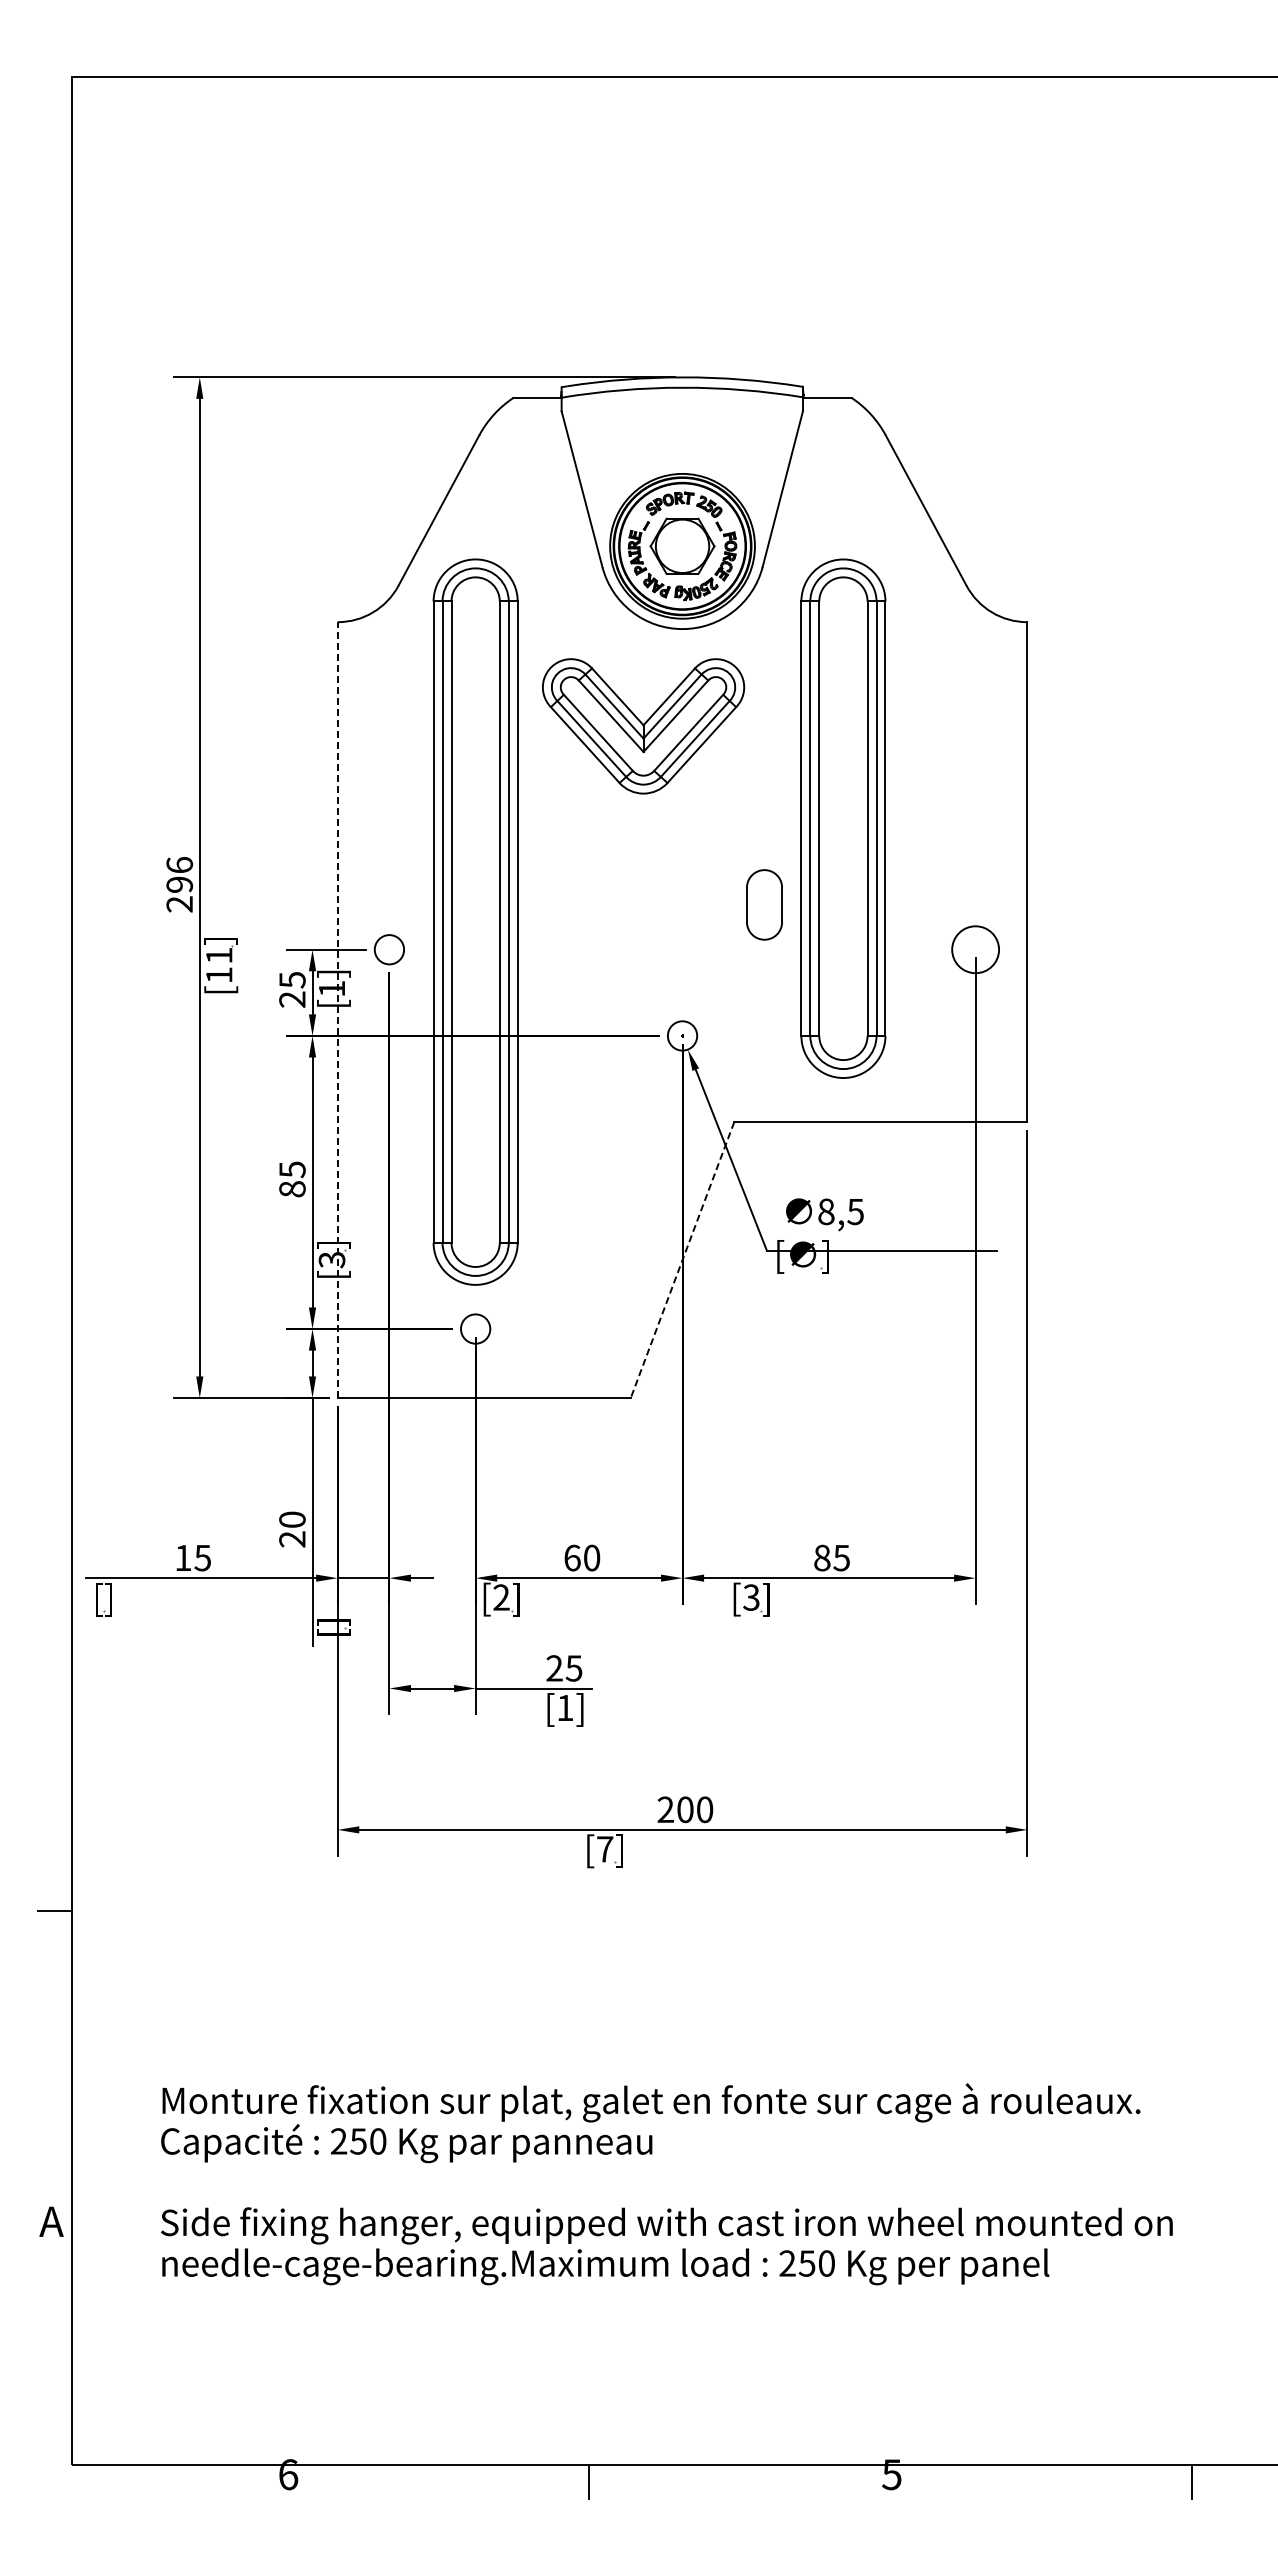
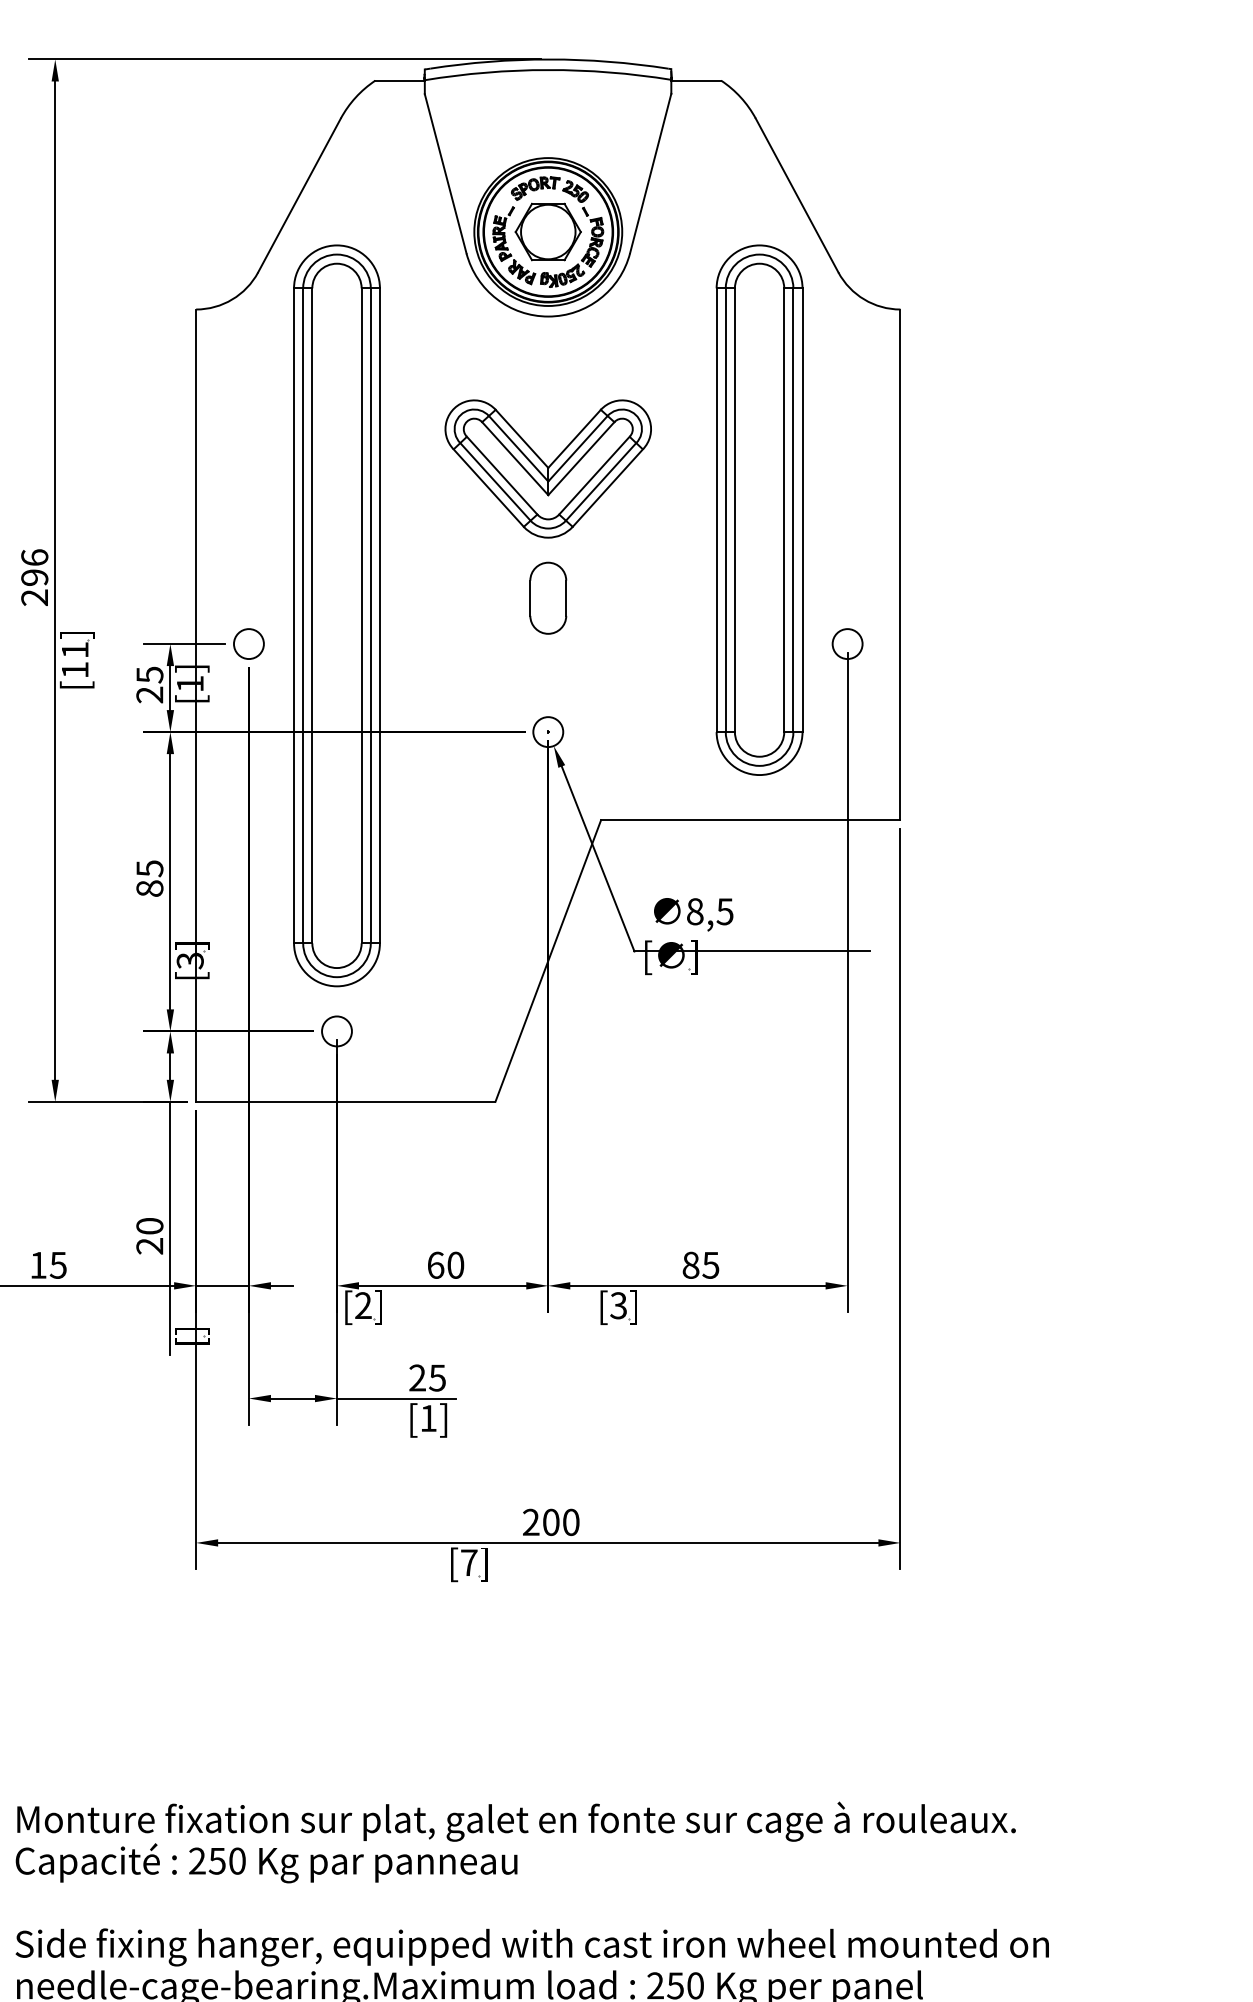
part: (643, 726) -> (548, 469), moved
part: (843, 818) -> (759, 510), moved
part: (764, 904) -> (548, 597), moved
circle: (975, 949) -> (847, 643), size x0.62
line: (337, 1010) -> (195, 706), dashed -> solid
line: (682, 1260) -> (548, 961), dashed -> solid

